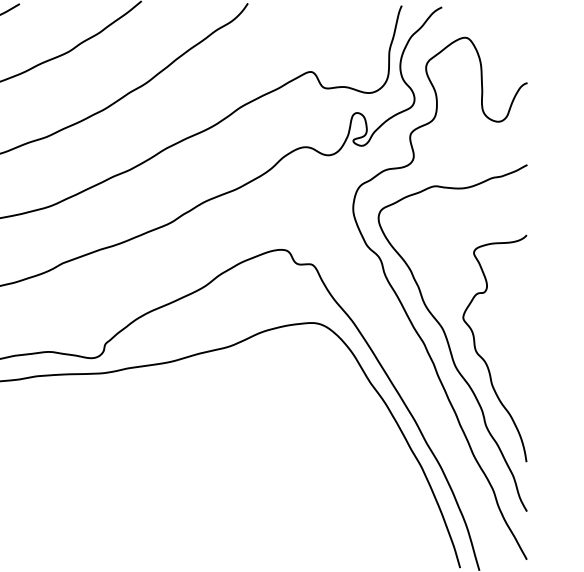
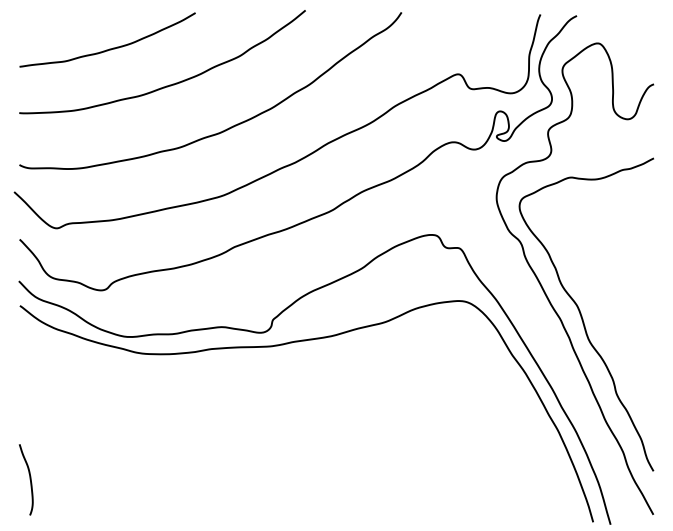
curve: (483, 357) -> (614, 332), removed

